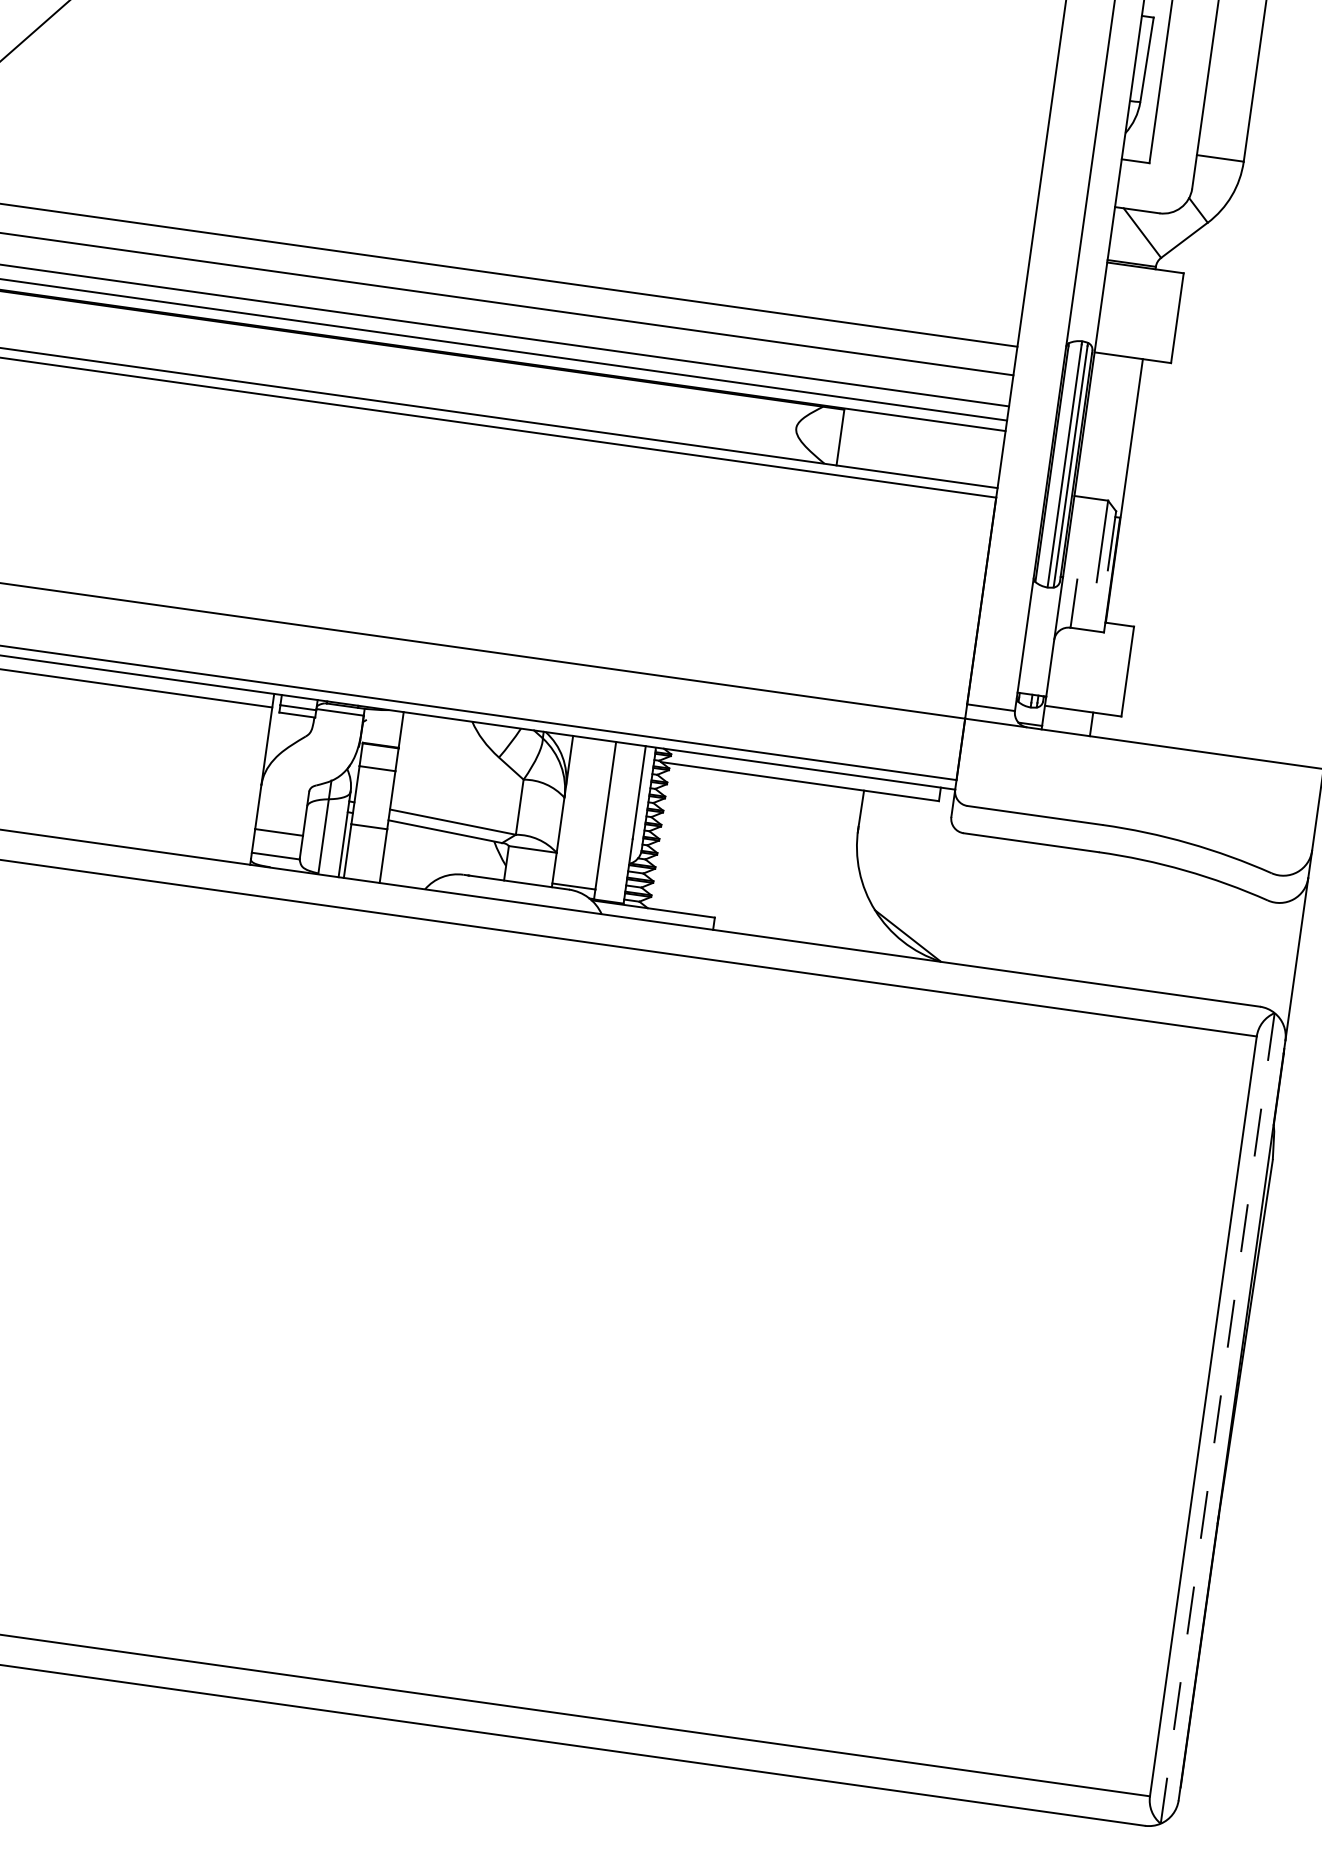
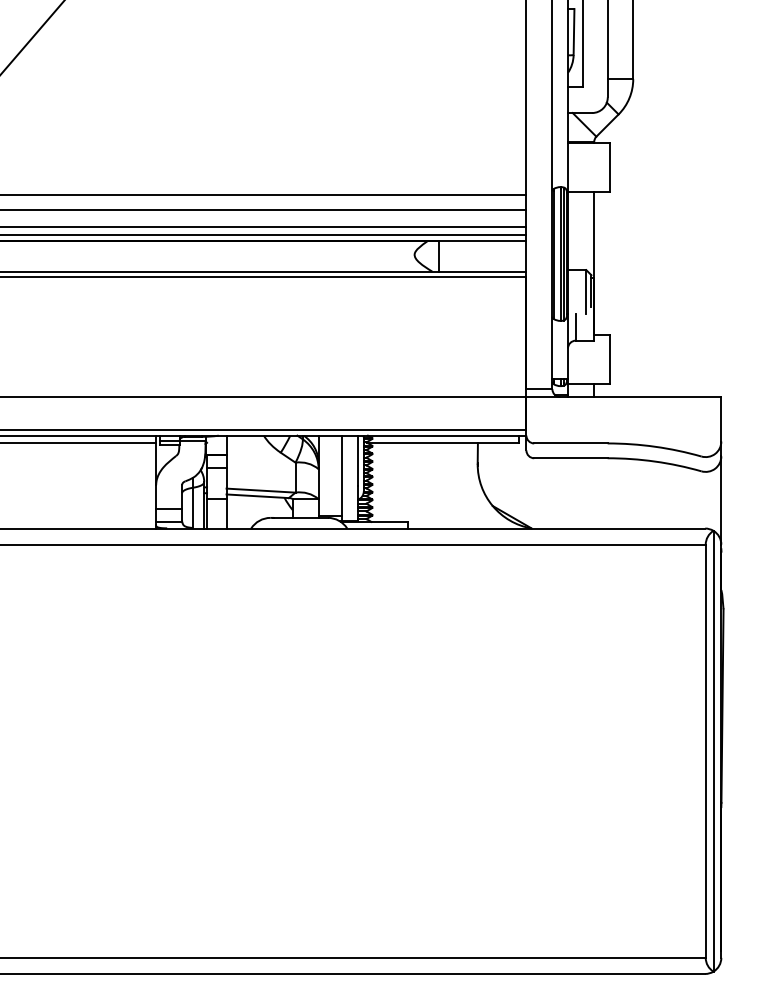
line: (1217, 1418) -> (713, 751), dashed -> solid

